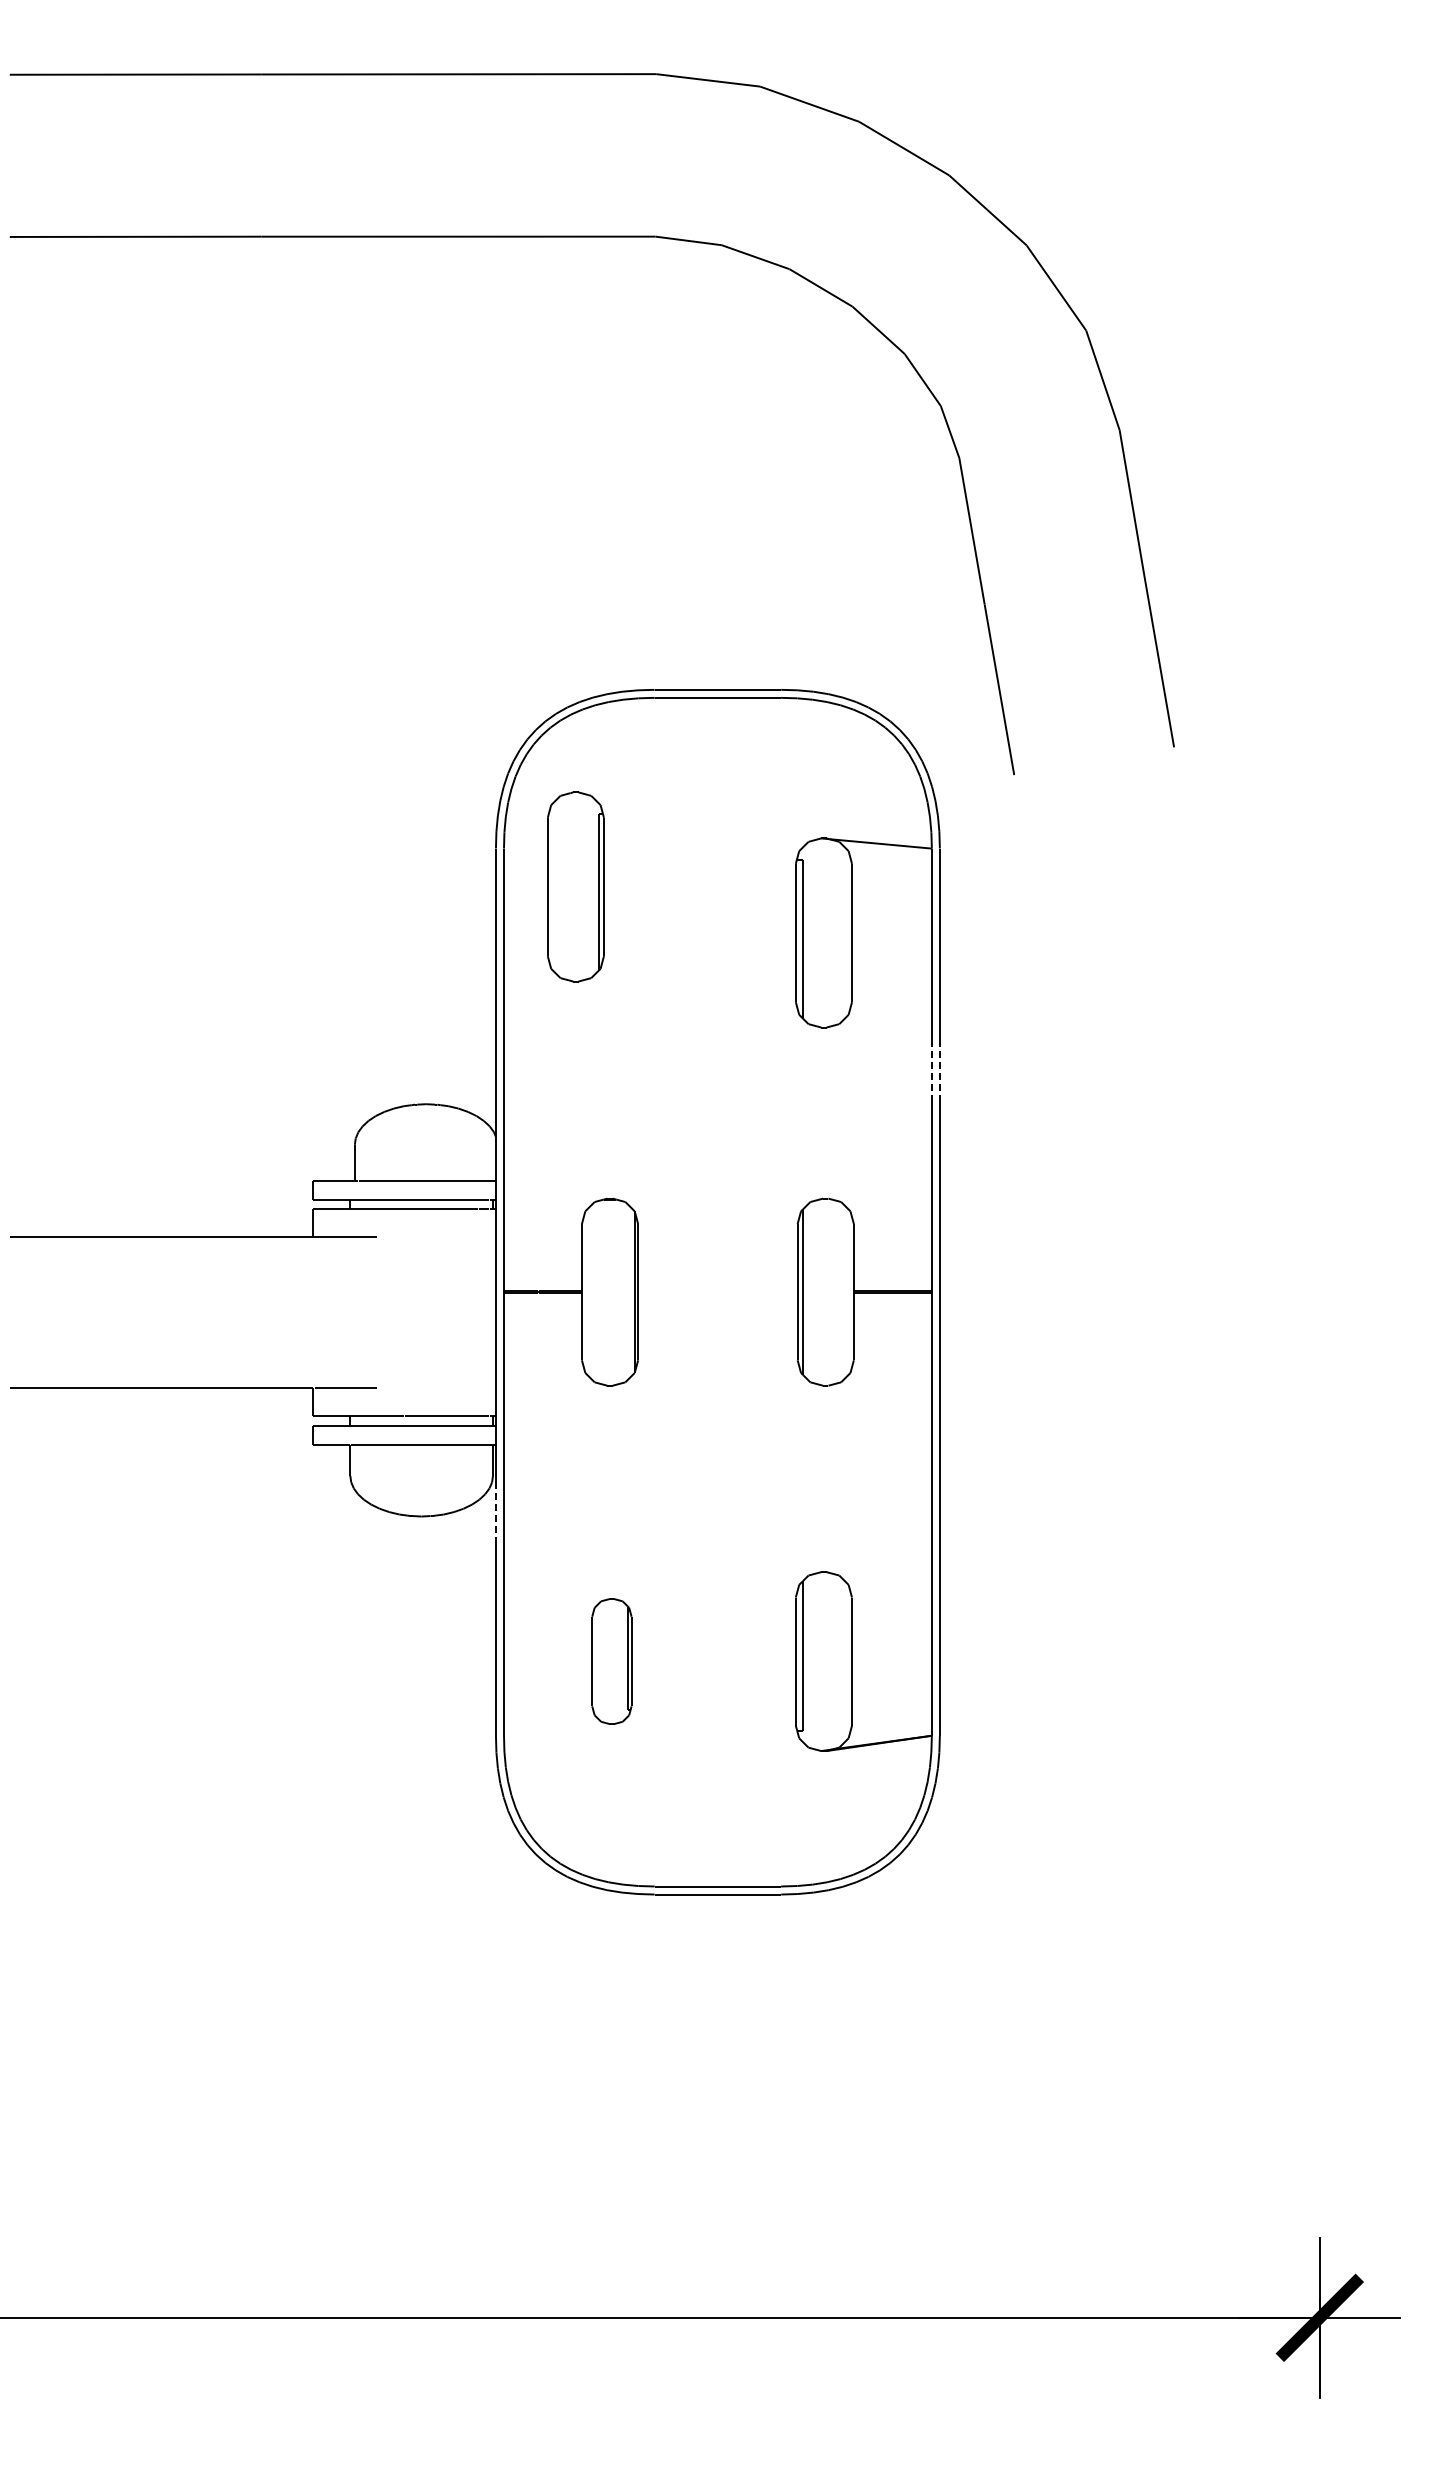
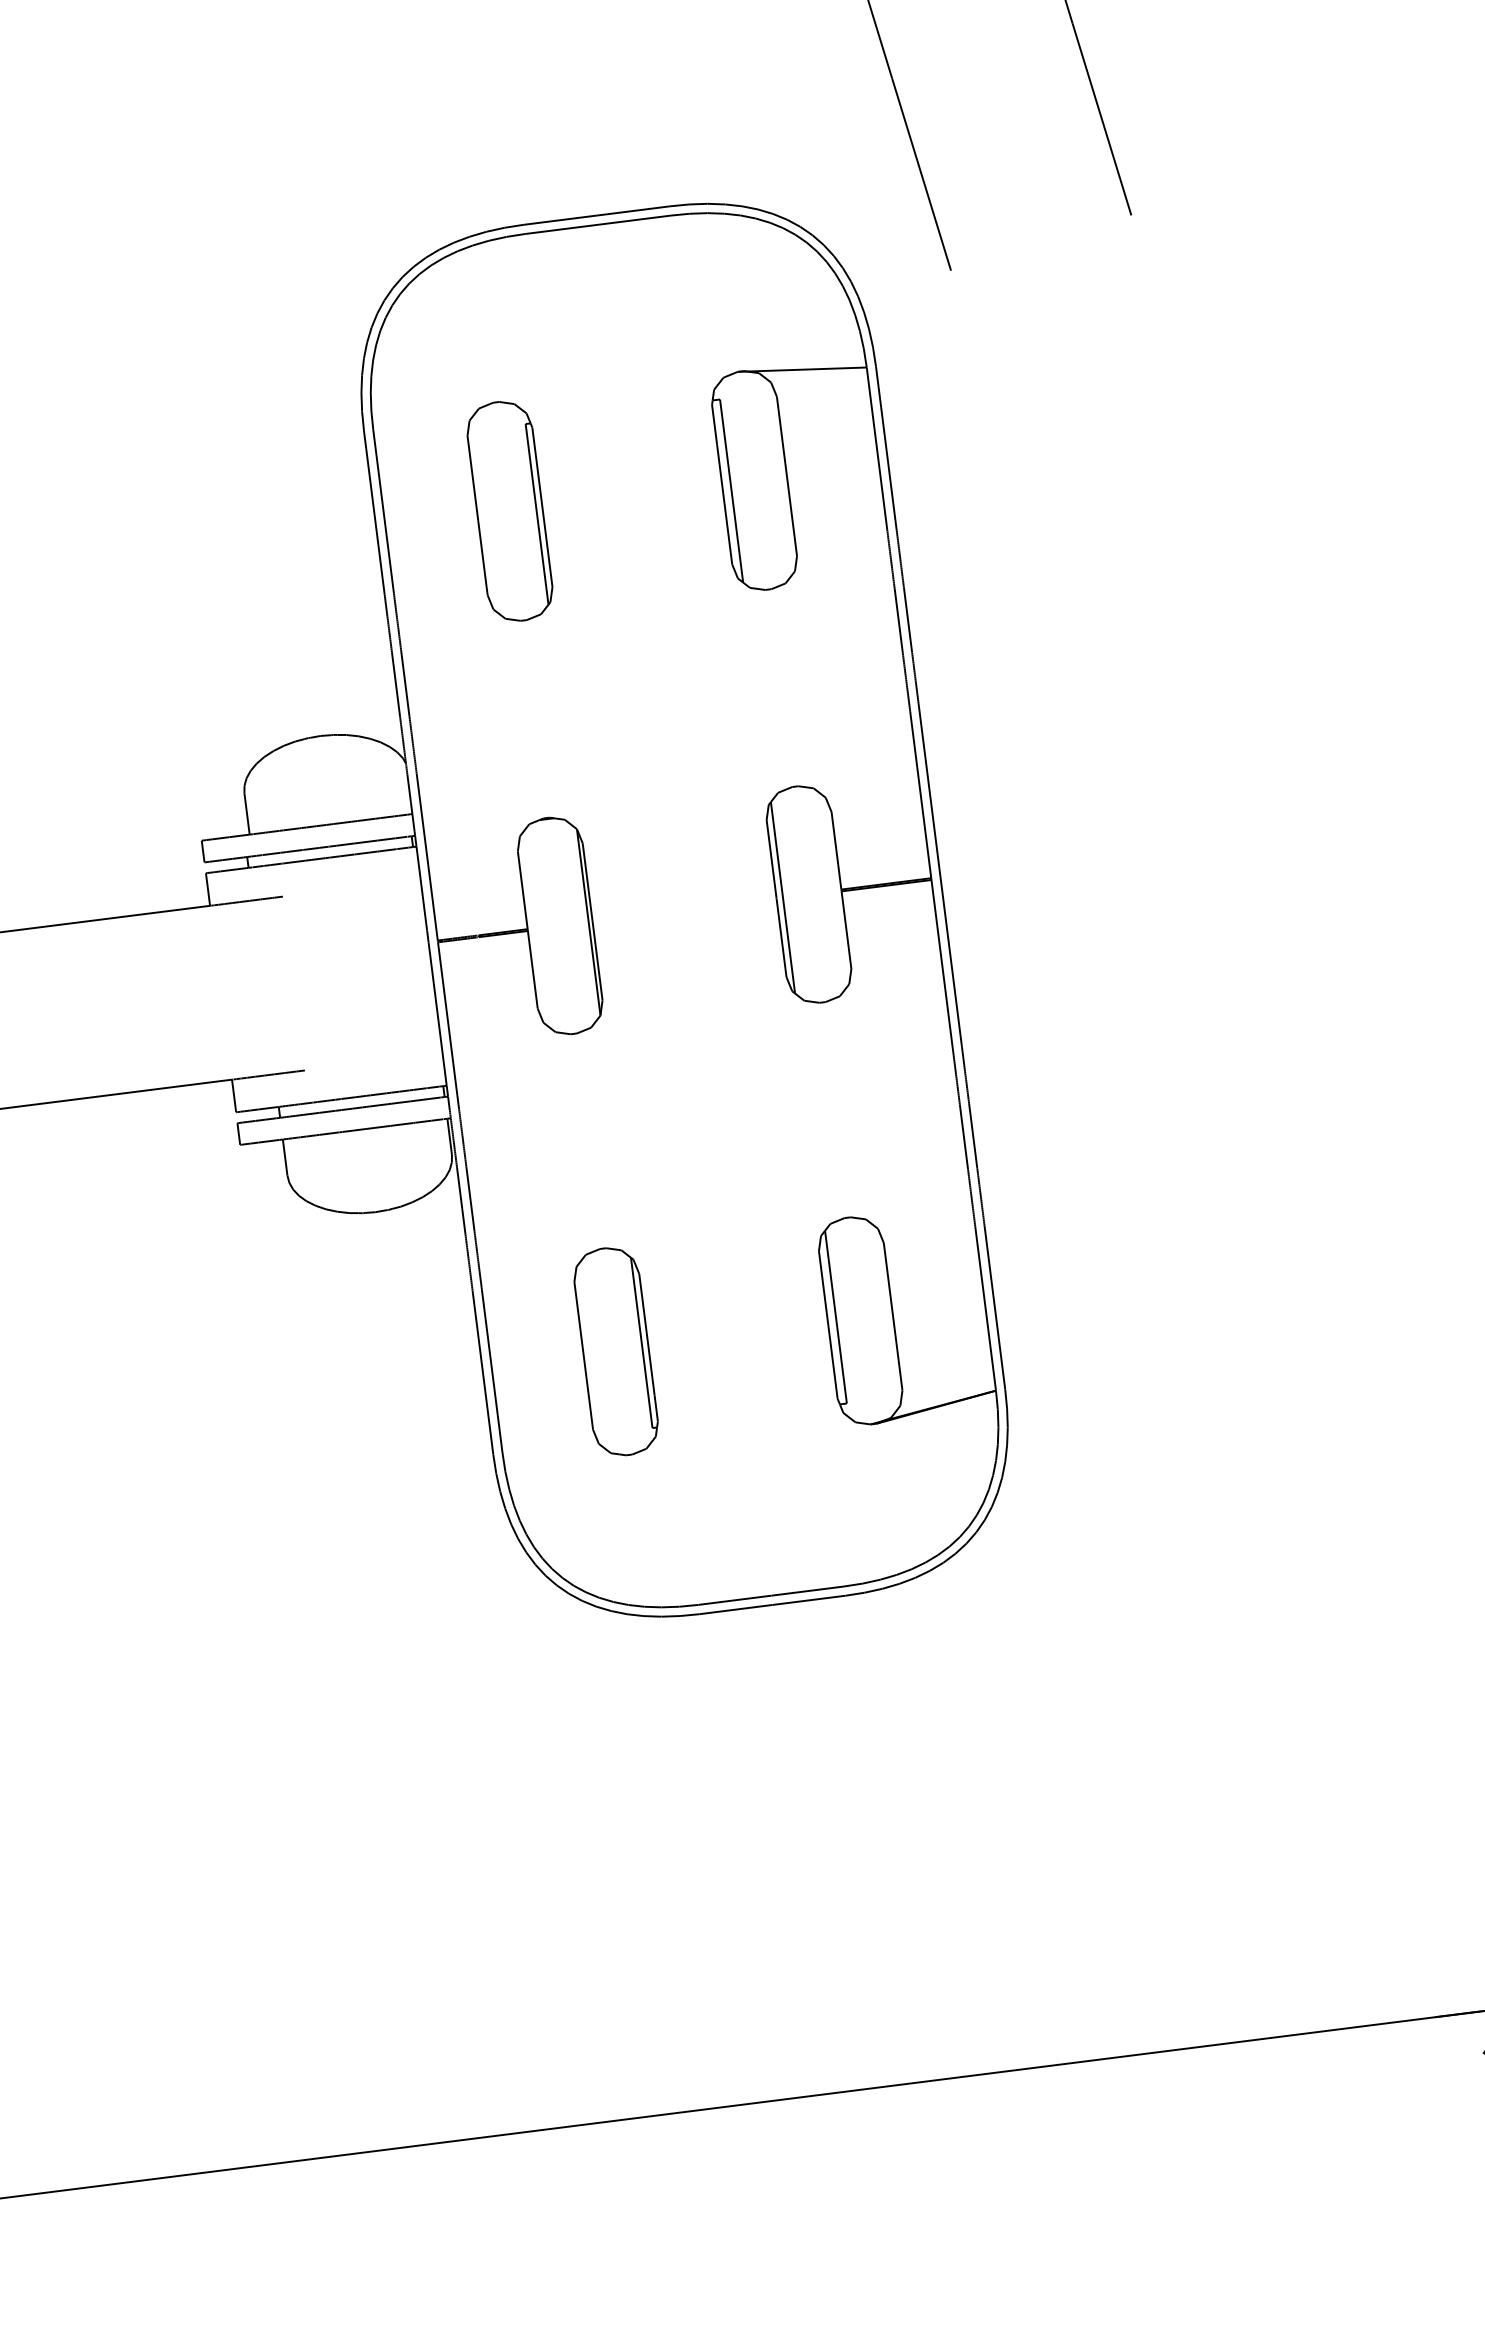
part: (575, 886) -> (509, 510), moved
line: (931, 1069) -> (898, 622), dashed -> solid
line: (939, 1069) -> (907, 621), dashed -> solid
line: (495, 1515) -> (460, 1200), dashed -> solid
part: (611, 1661) -> (615, 1351), size x1.43

